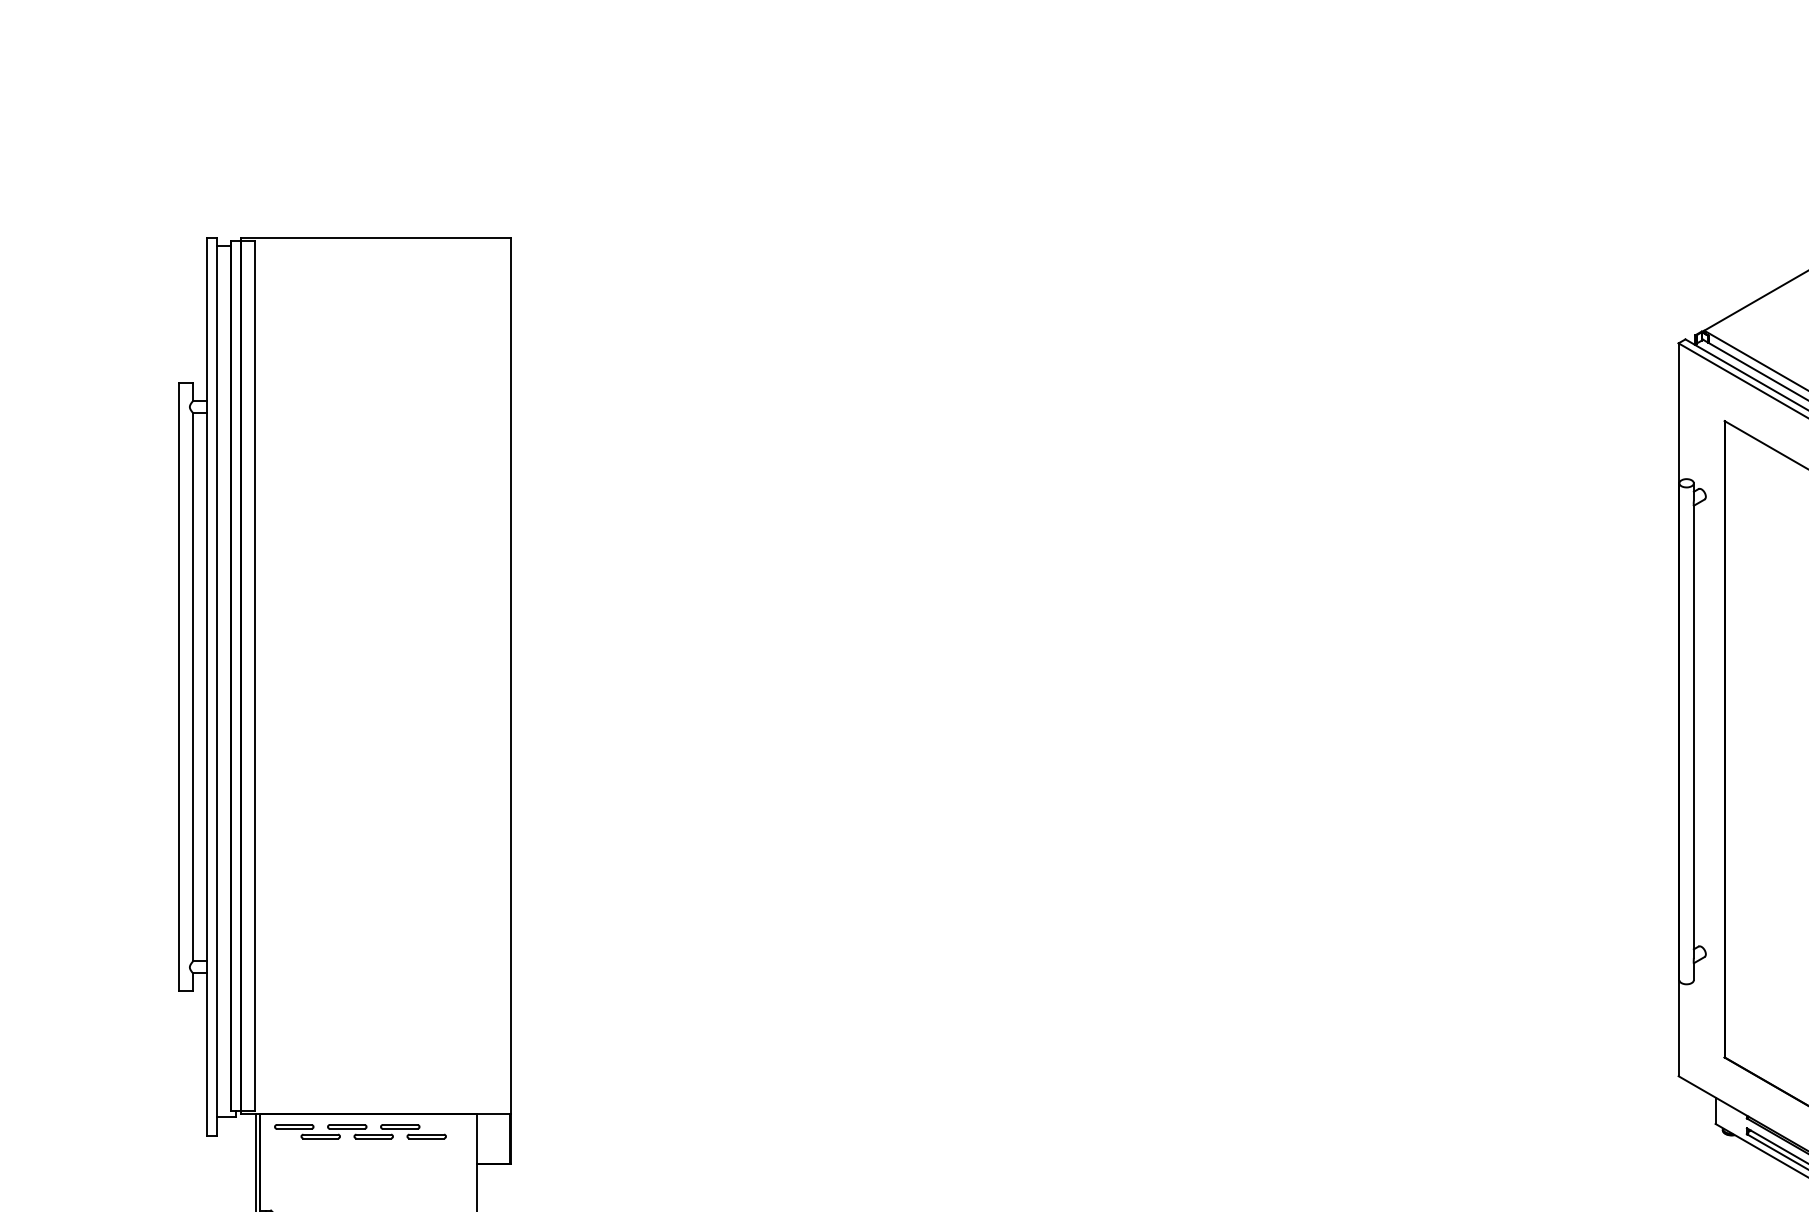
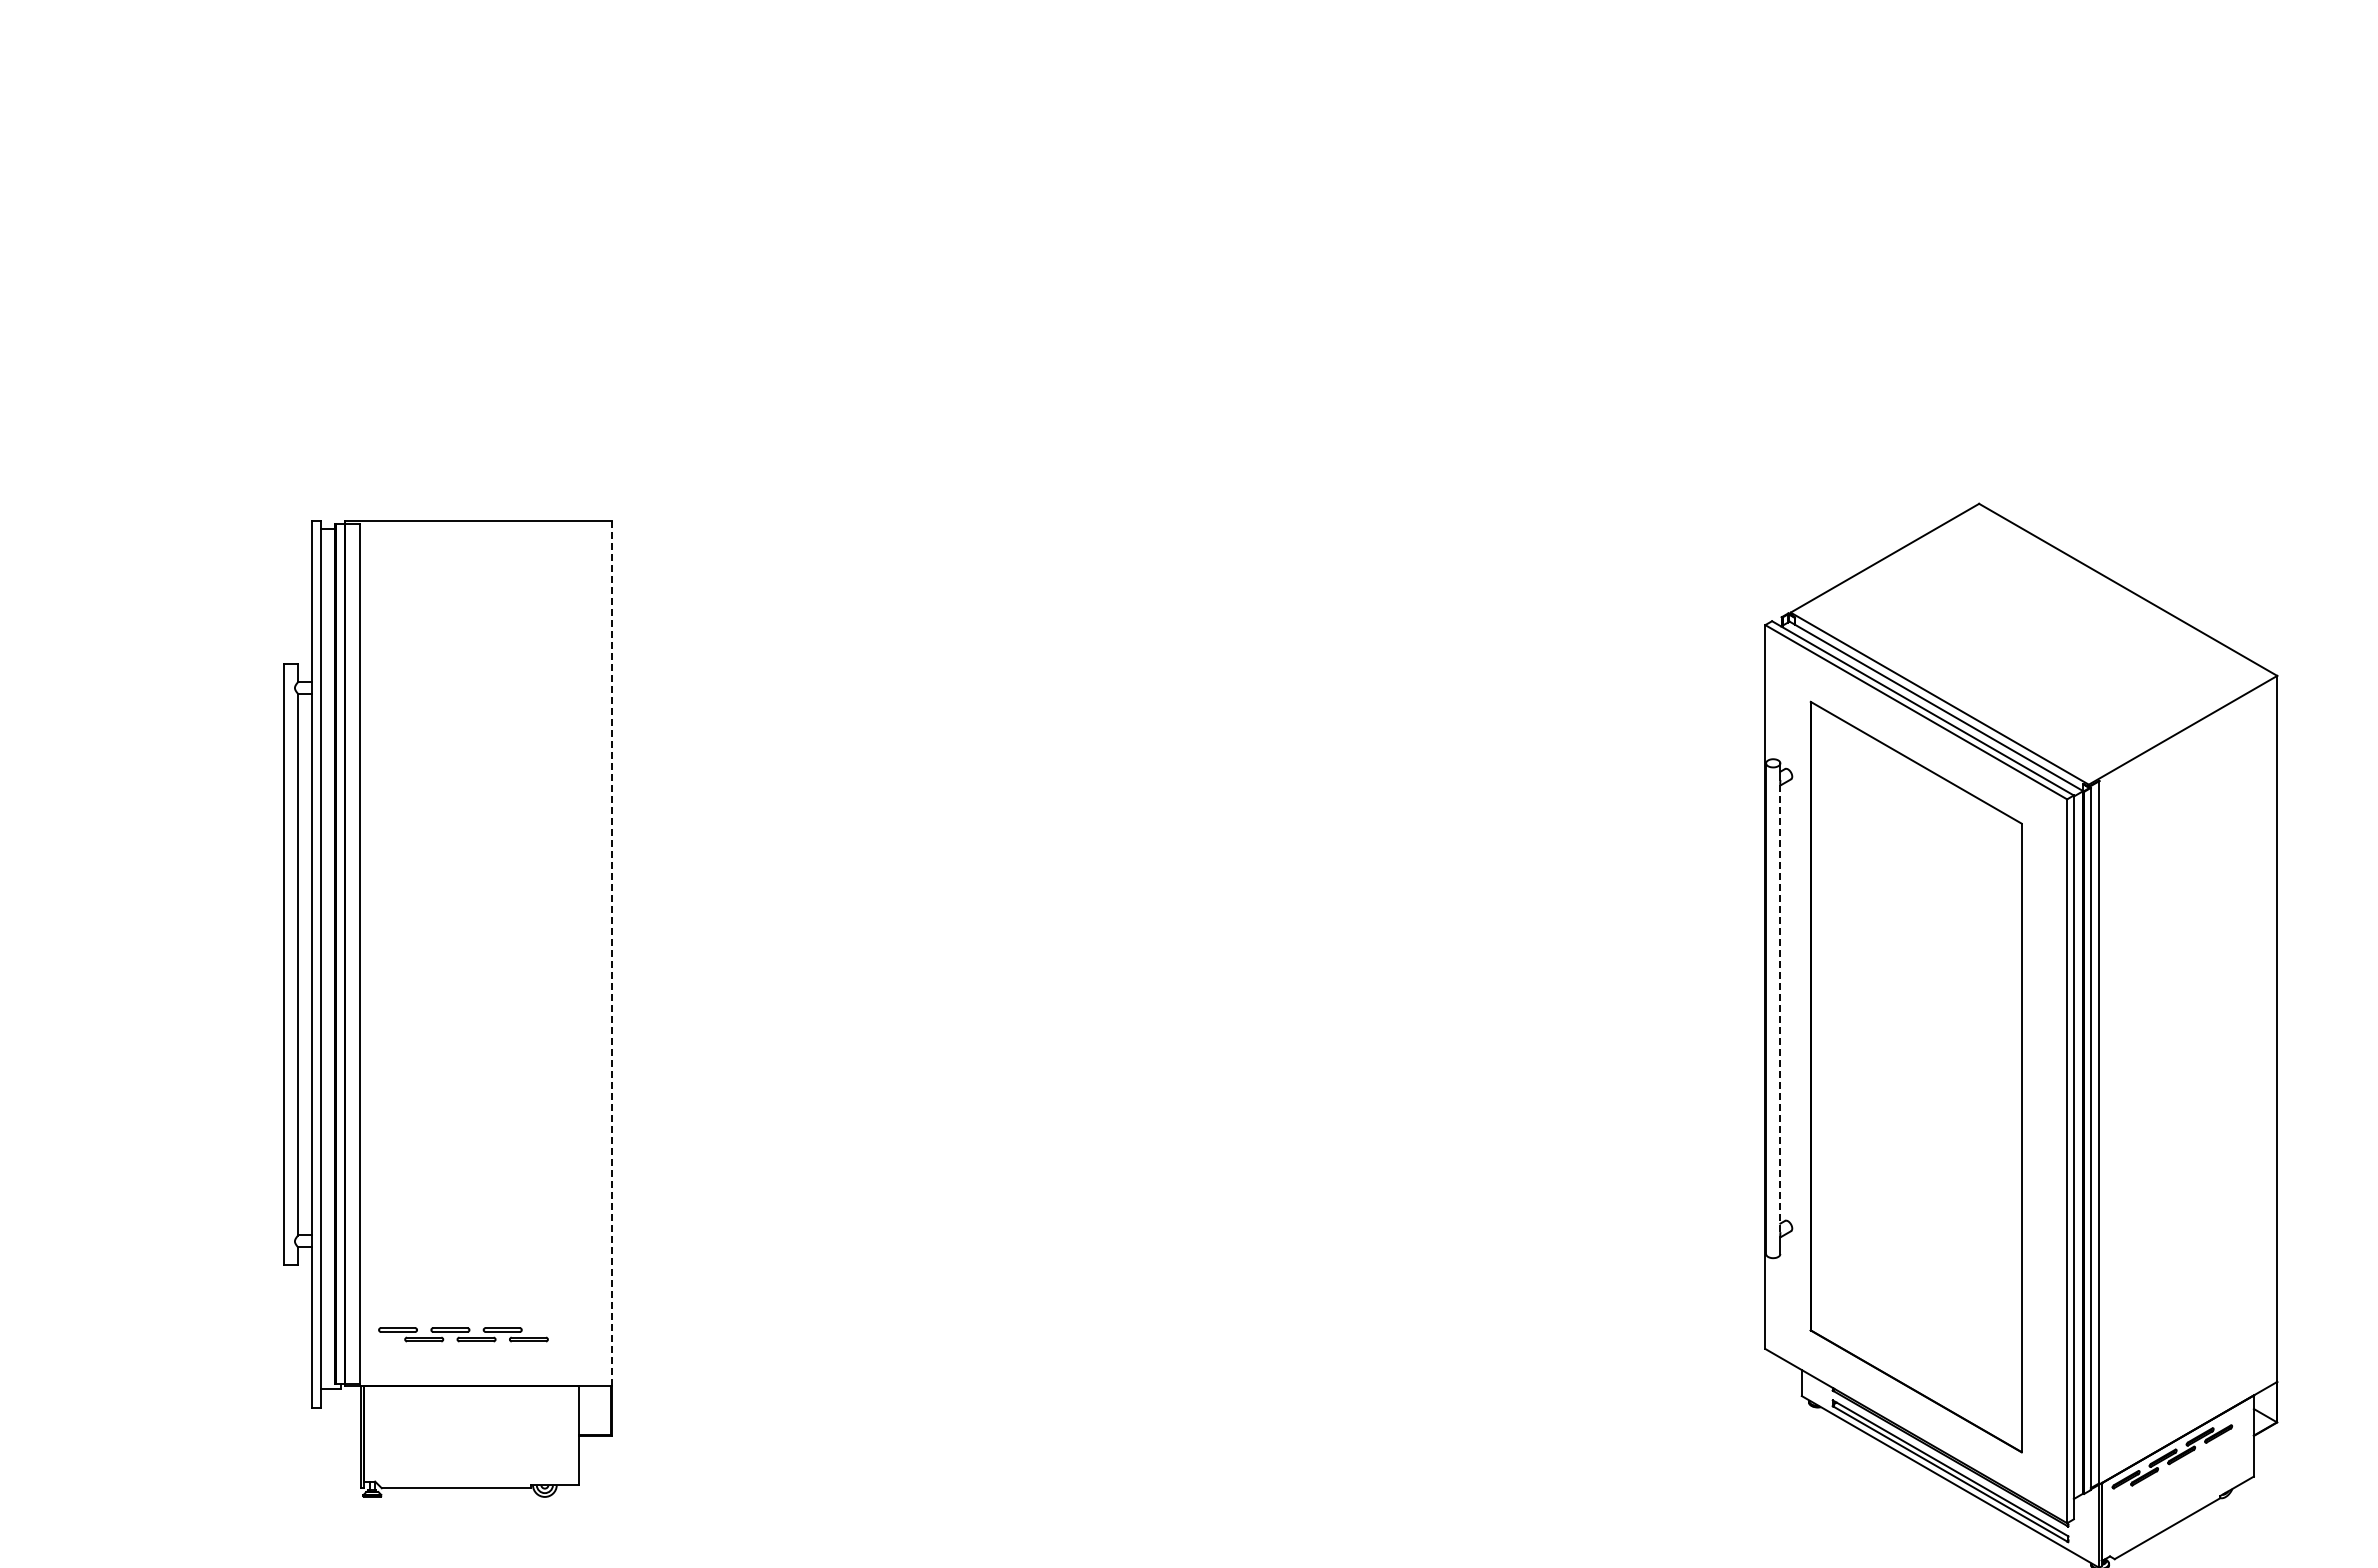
line: (510, 675) -> (611, 953), solid -> dashed
line: (1693, 731) -> (1780, 1008), solid -> dashed
part: (360, 1131) -> (463, 1334), moved

